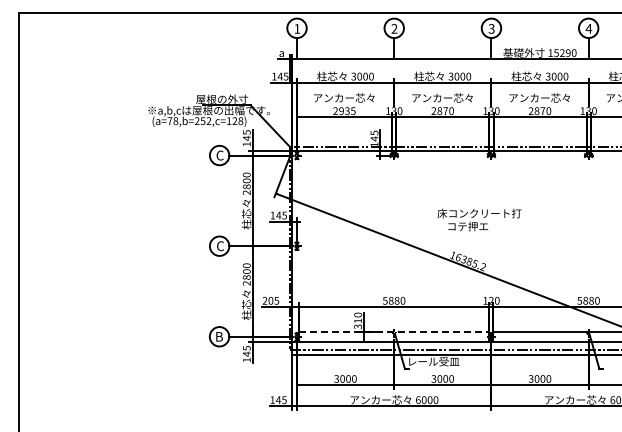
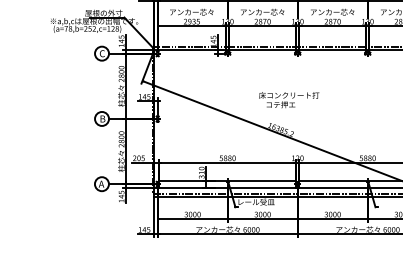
text: (220, 246) -> (102, 119), C -> B
line: (394, 331) -> (227, 180), dashed -> solid
text: (218, 336) -> (101, 183), B -> A

